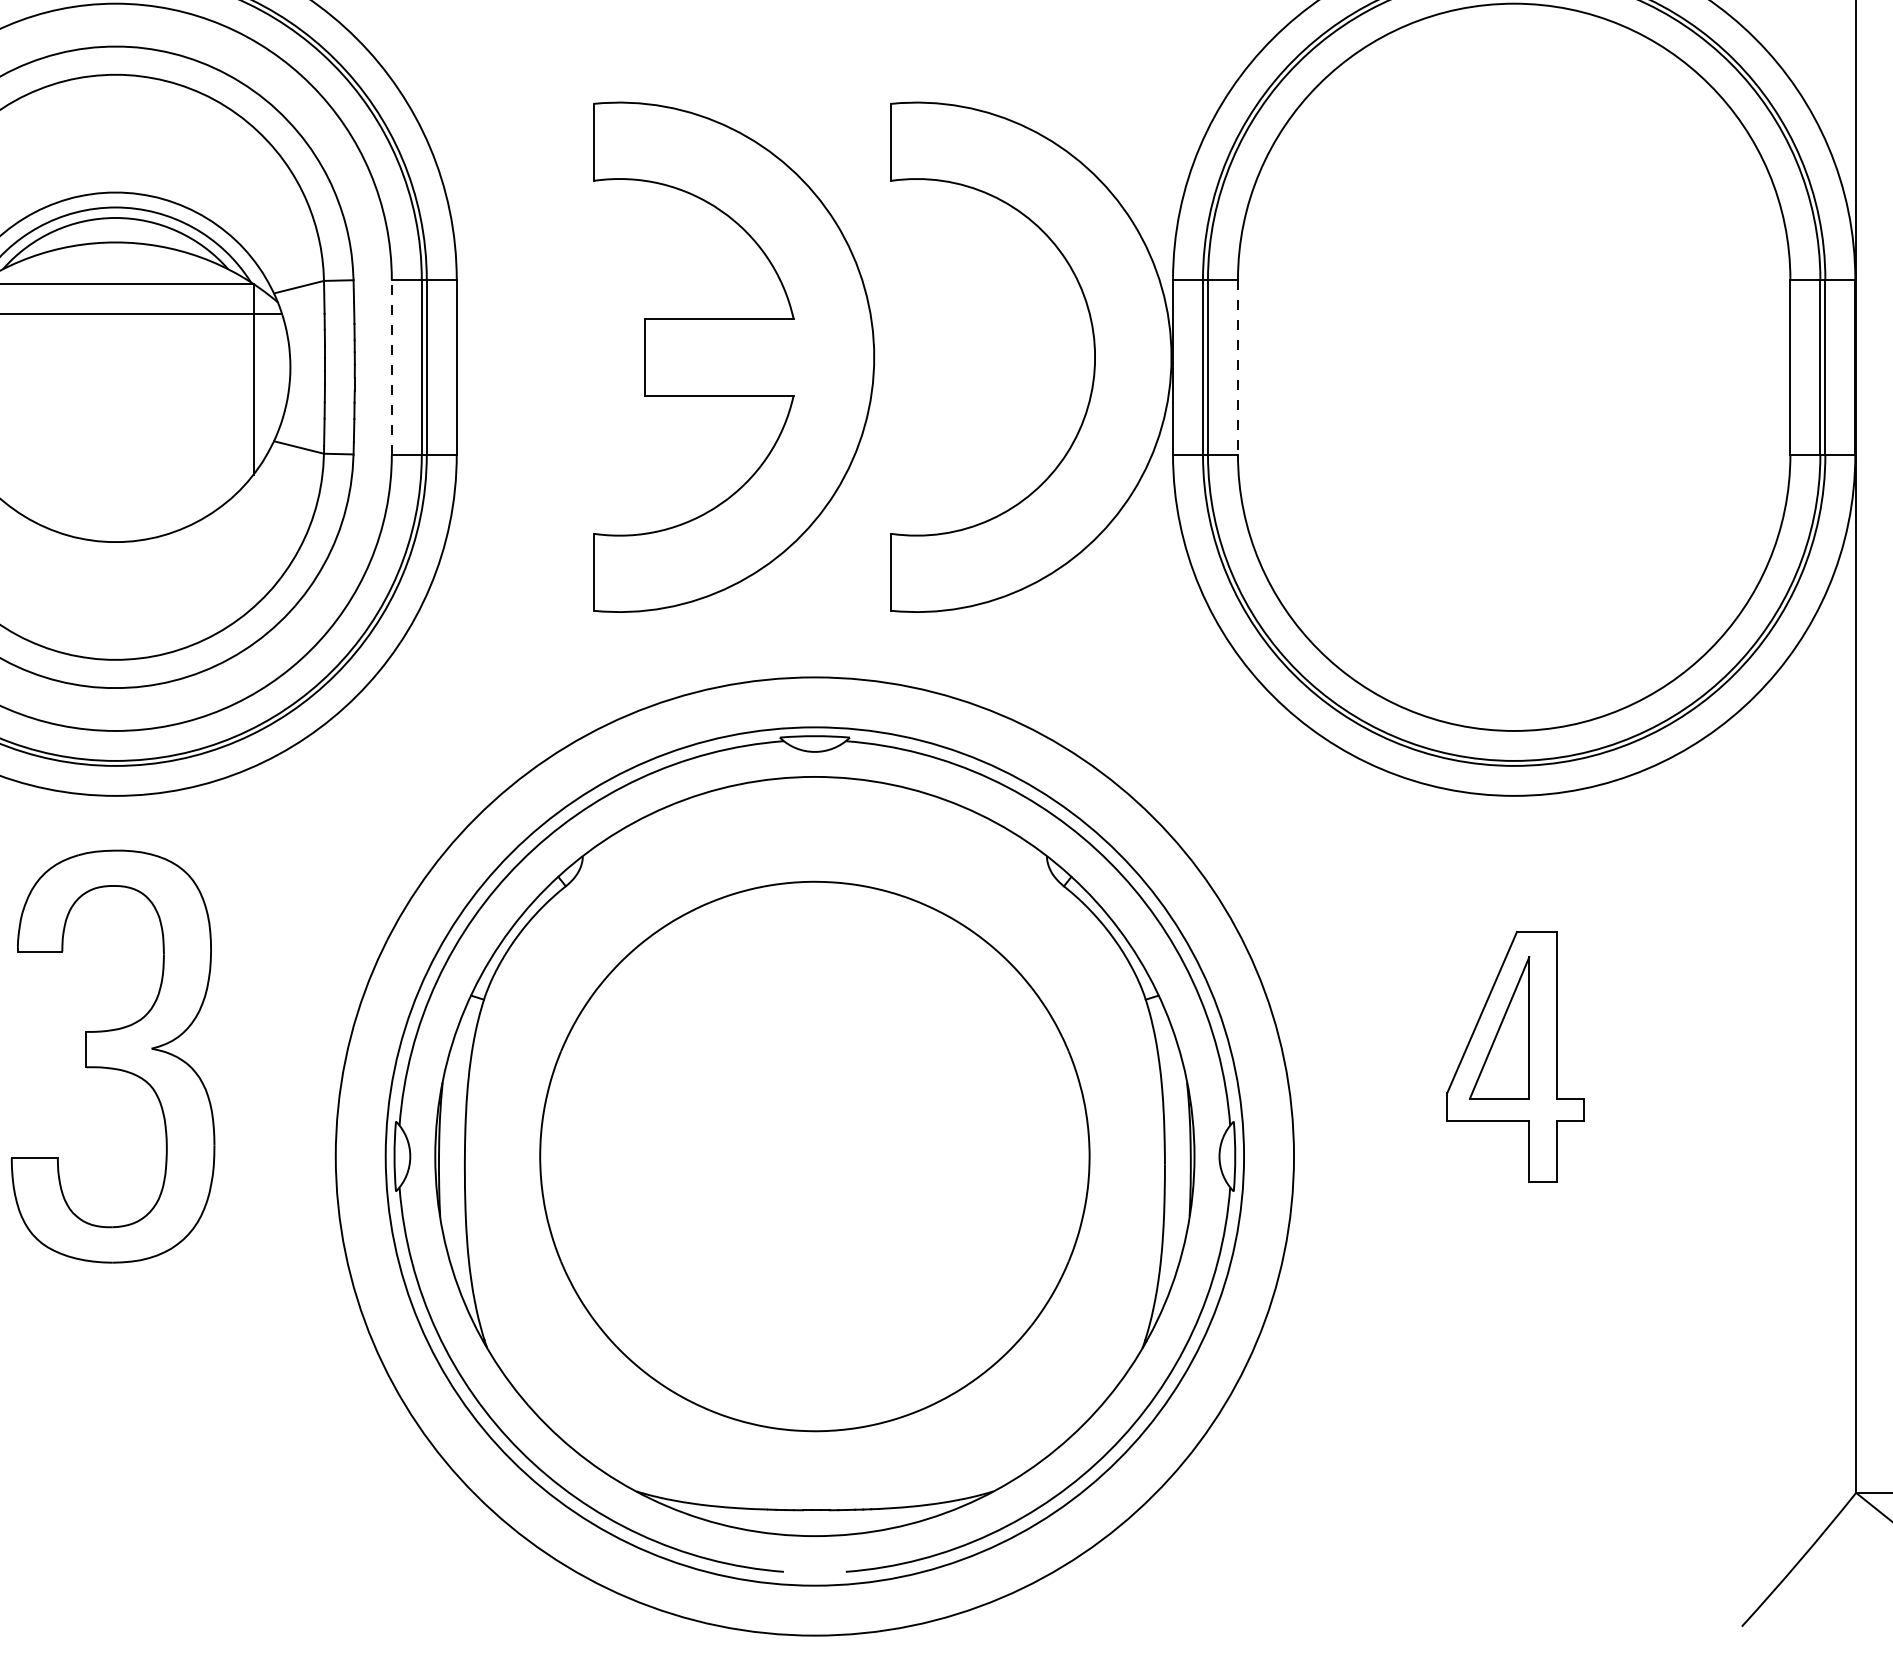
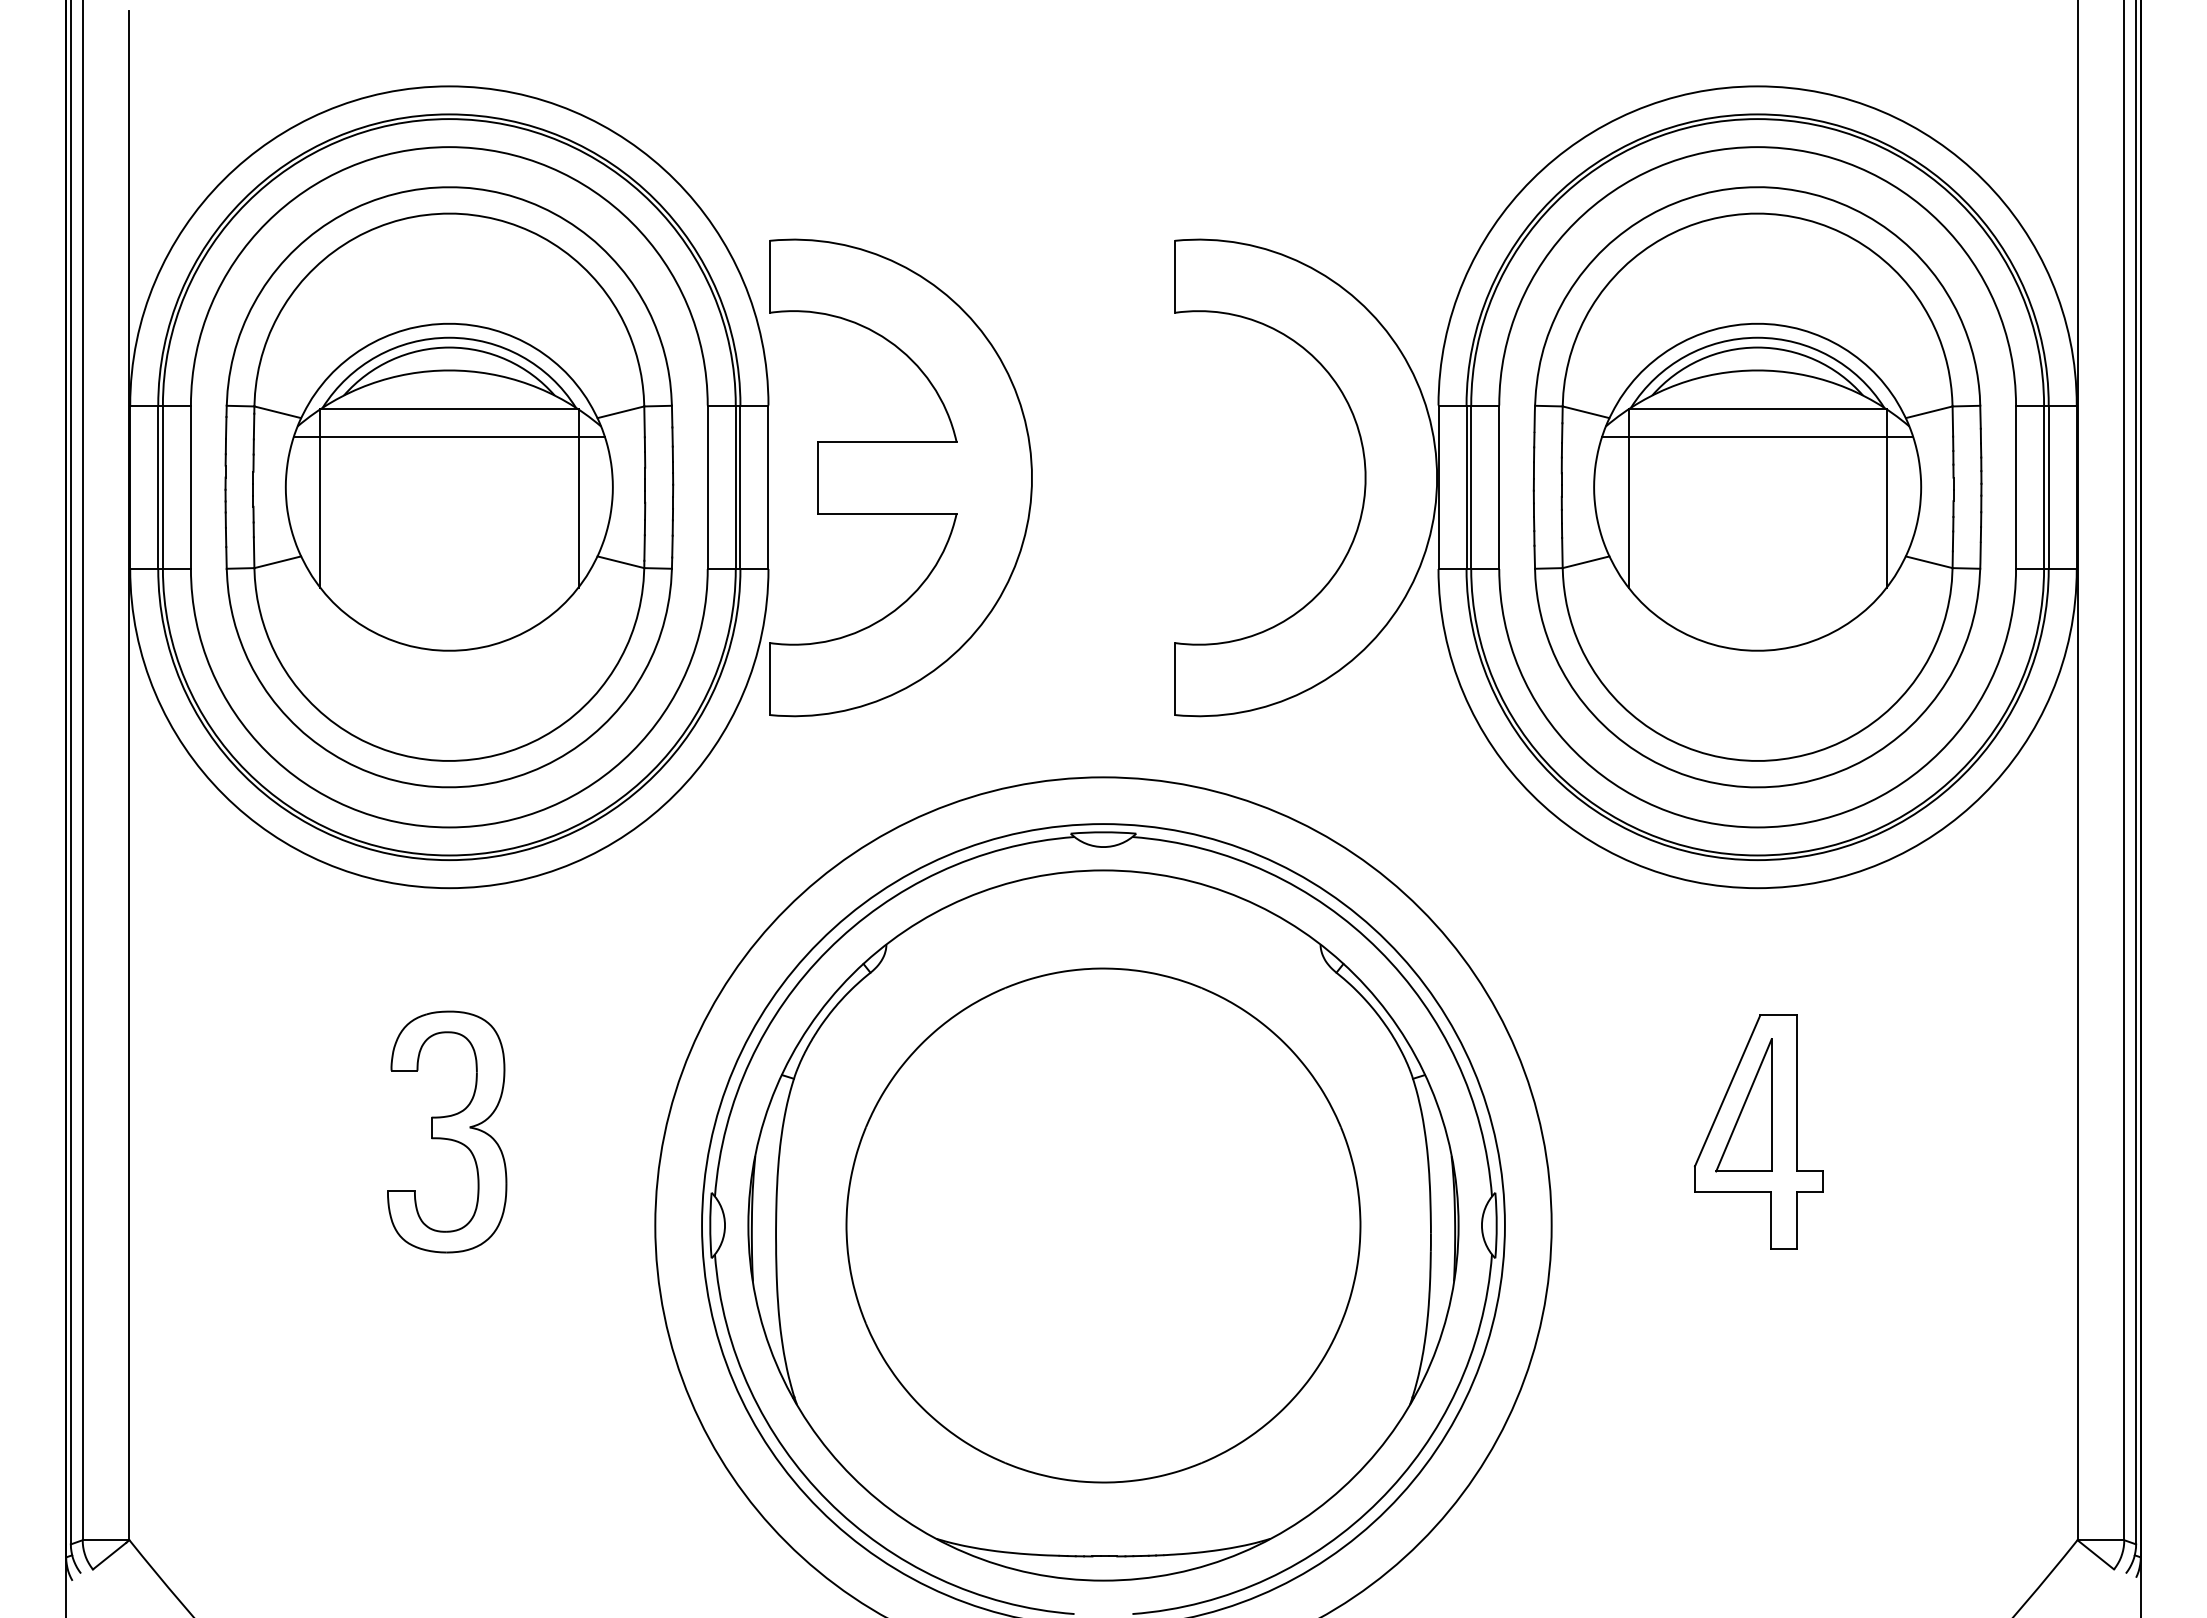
part: (733, 356) -> (900, 477), moved
line: (391, 367) -> (707, 487), dashed -> solid
line: (1238, 367) -> (1499, 487), dashed -> solid
part: (1514, 367) -> (1757, 487), added
part: (113, 1056) -> (447, 1131), size x0.62

